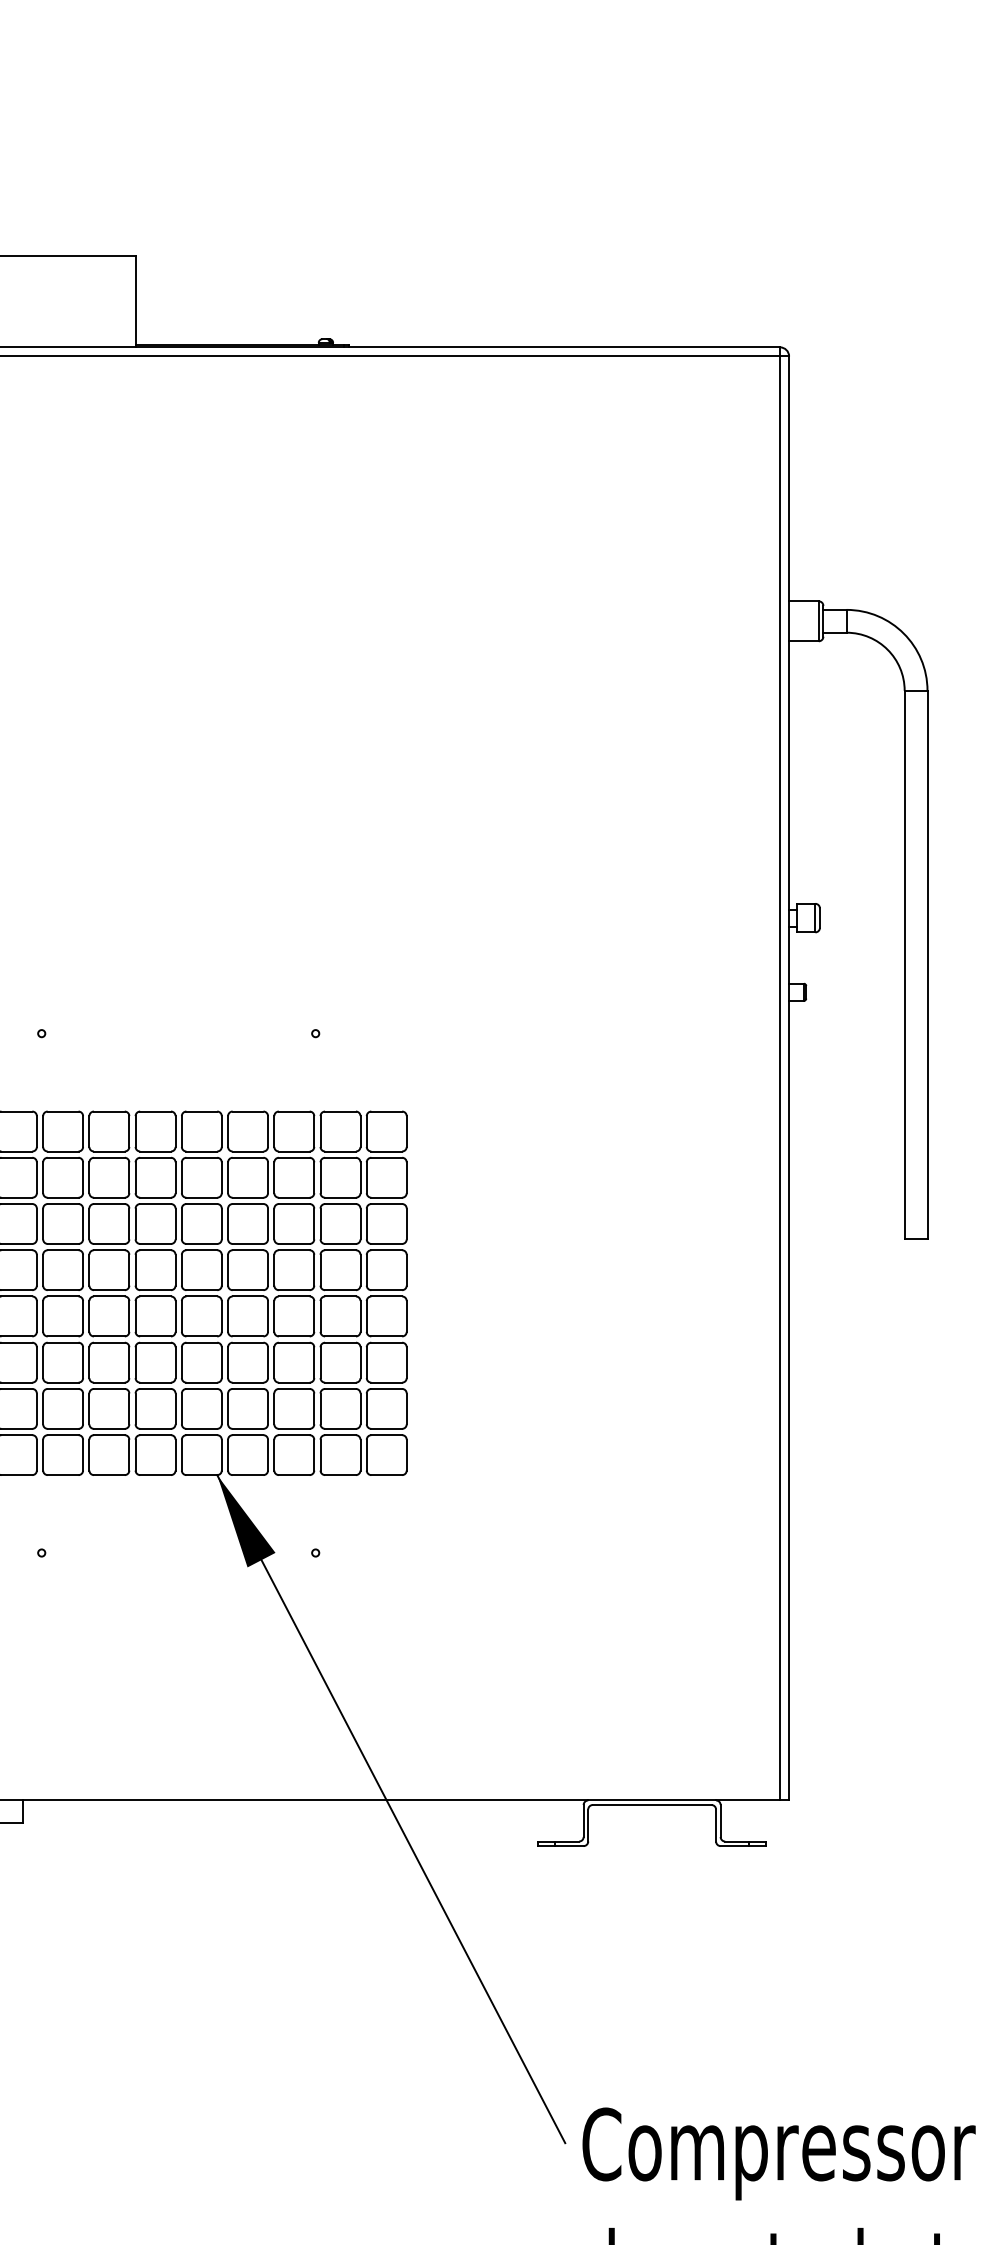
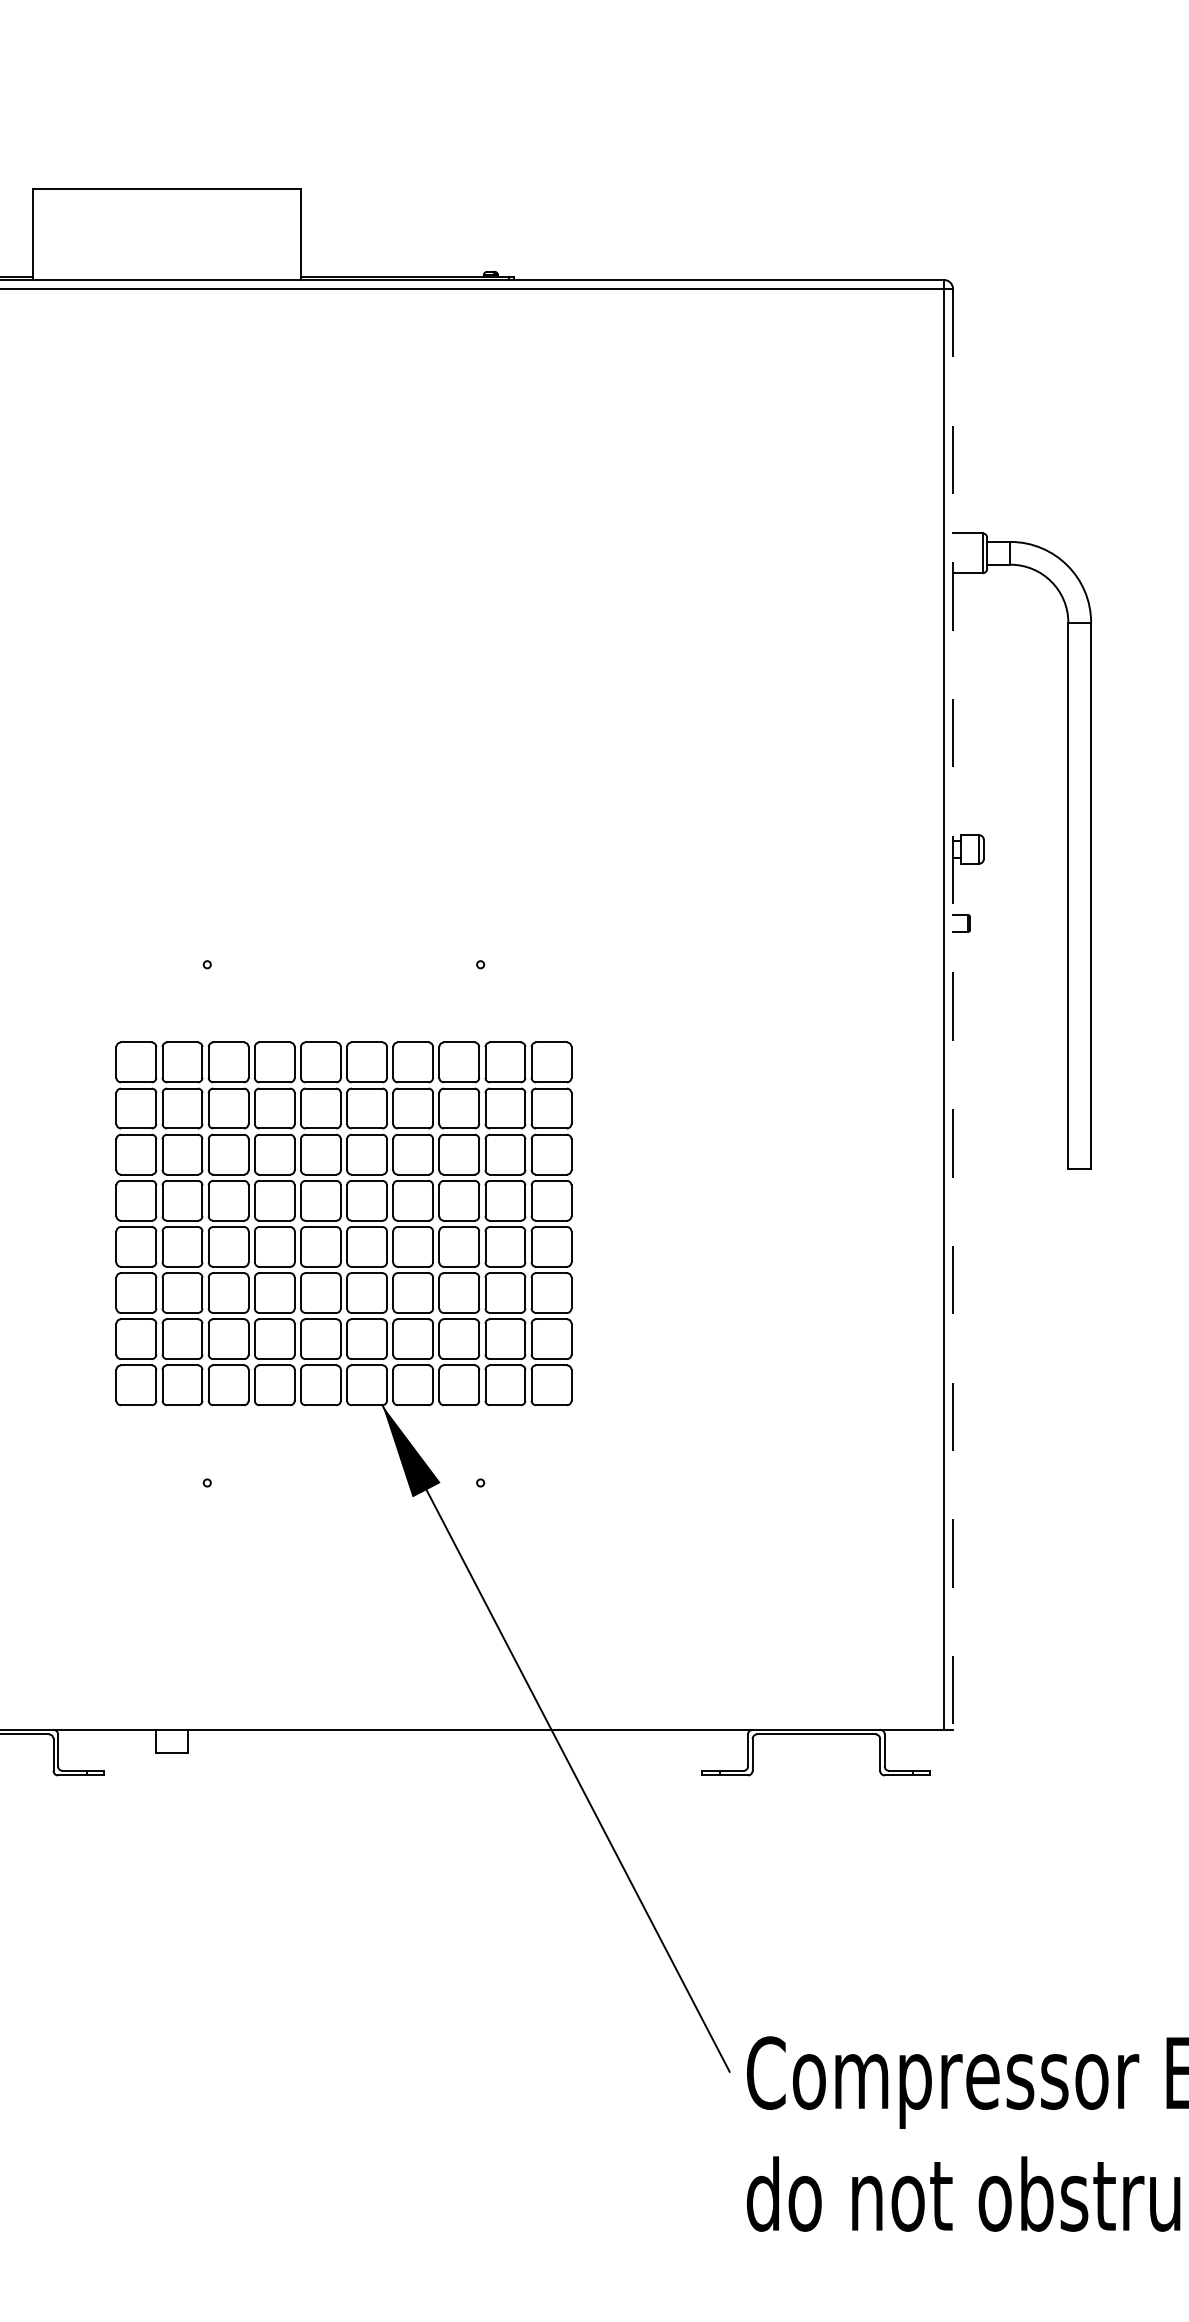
line: (789, 1078) -> (953, 1009), solid -> dashed

